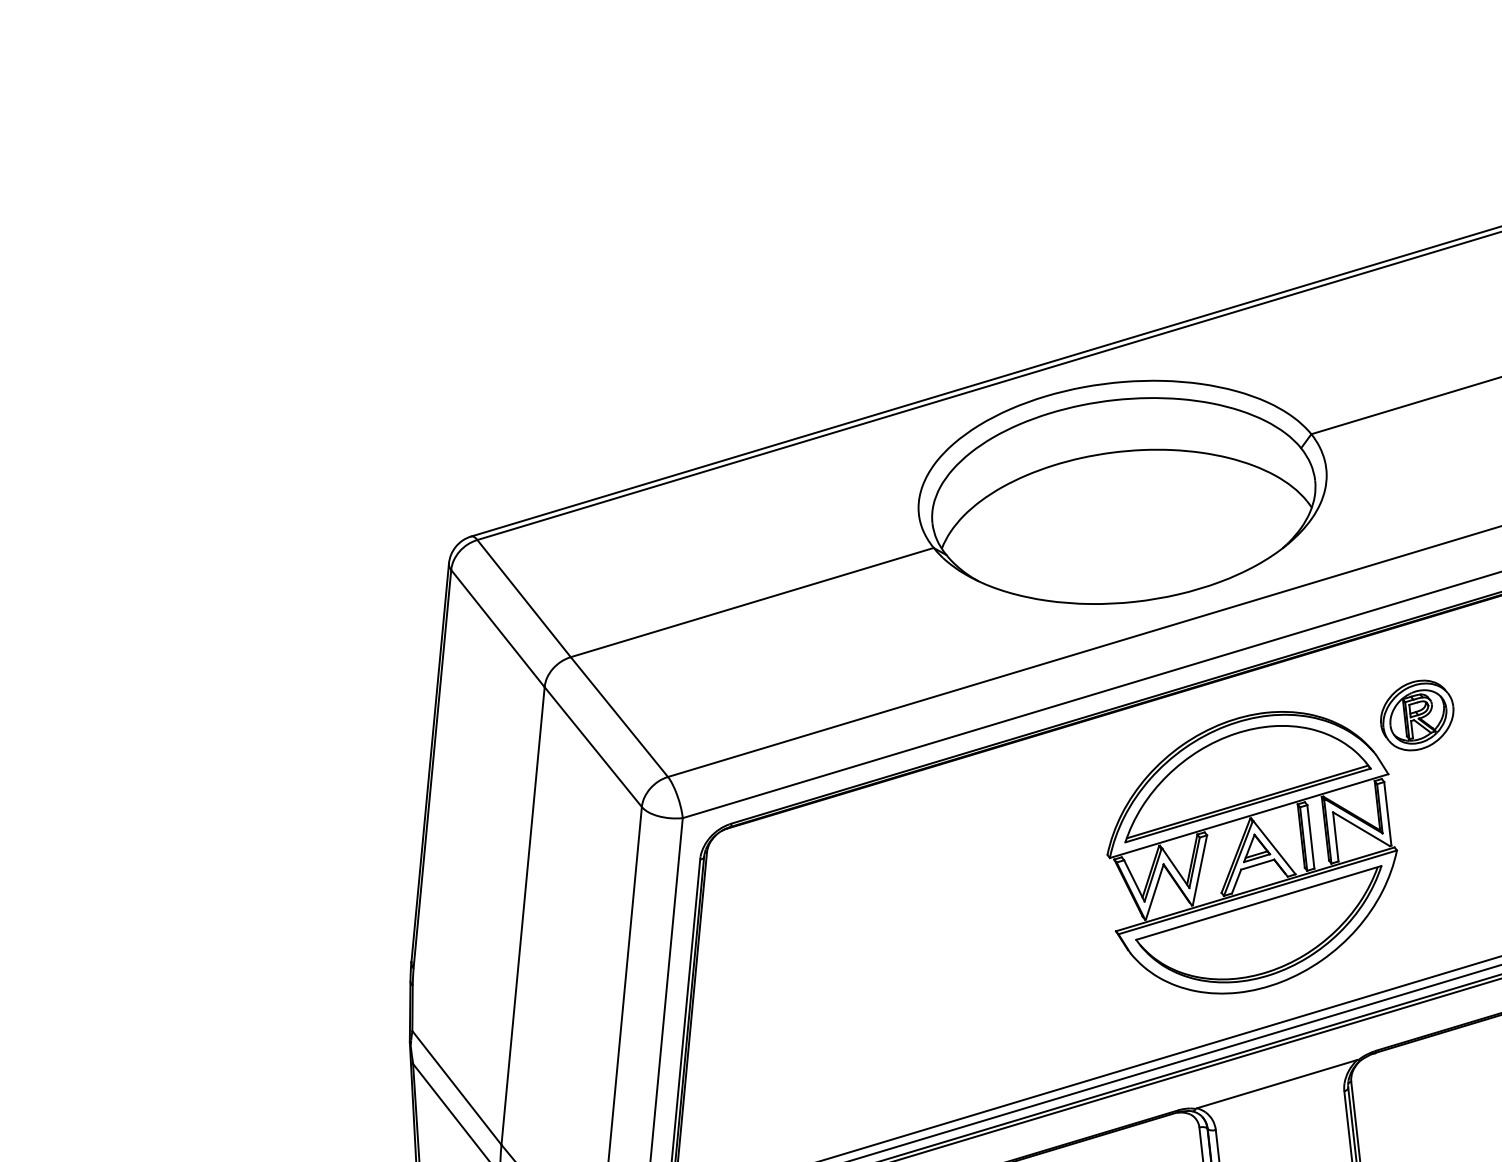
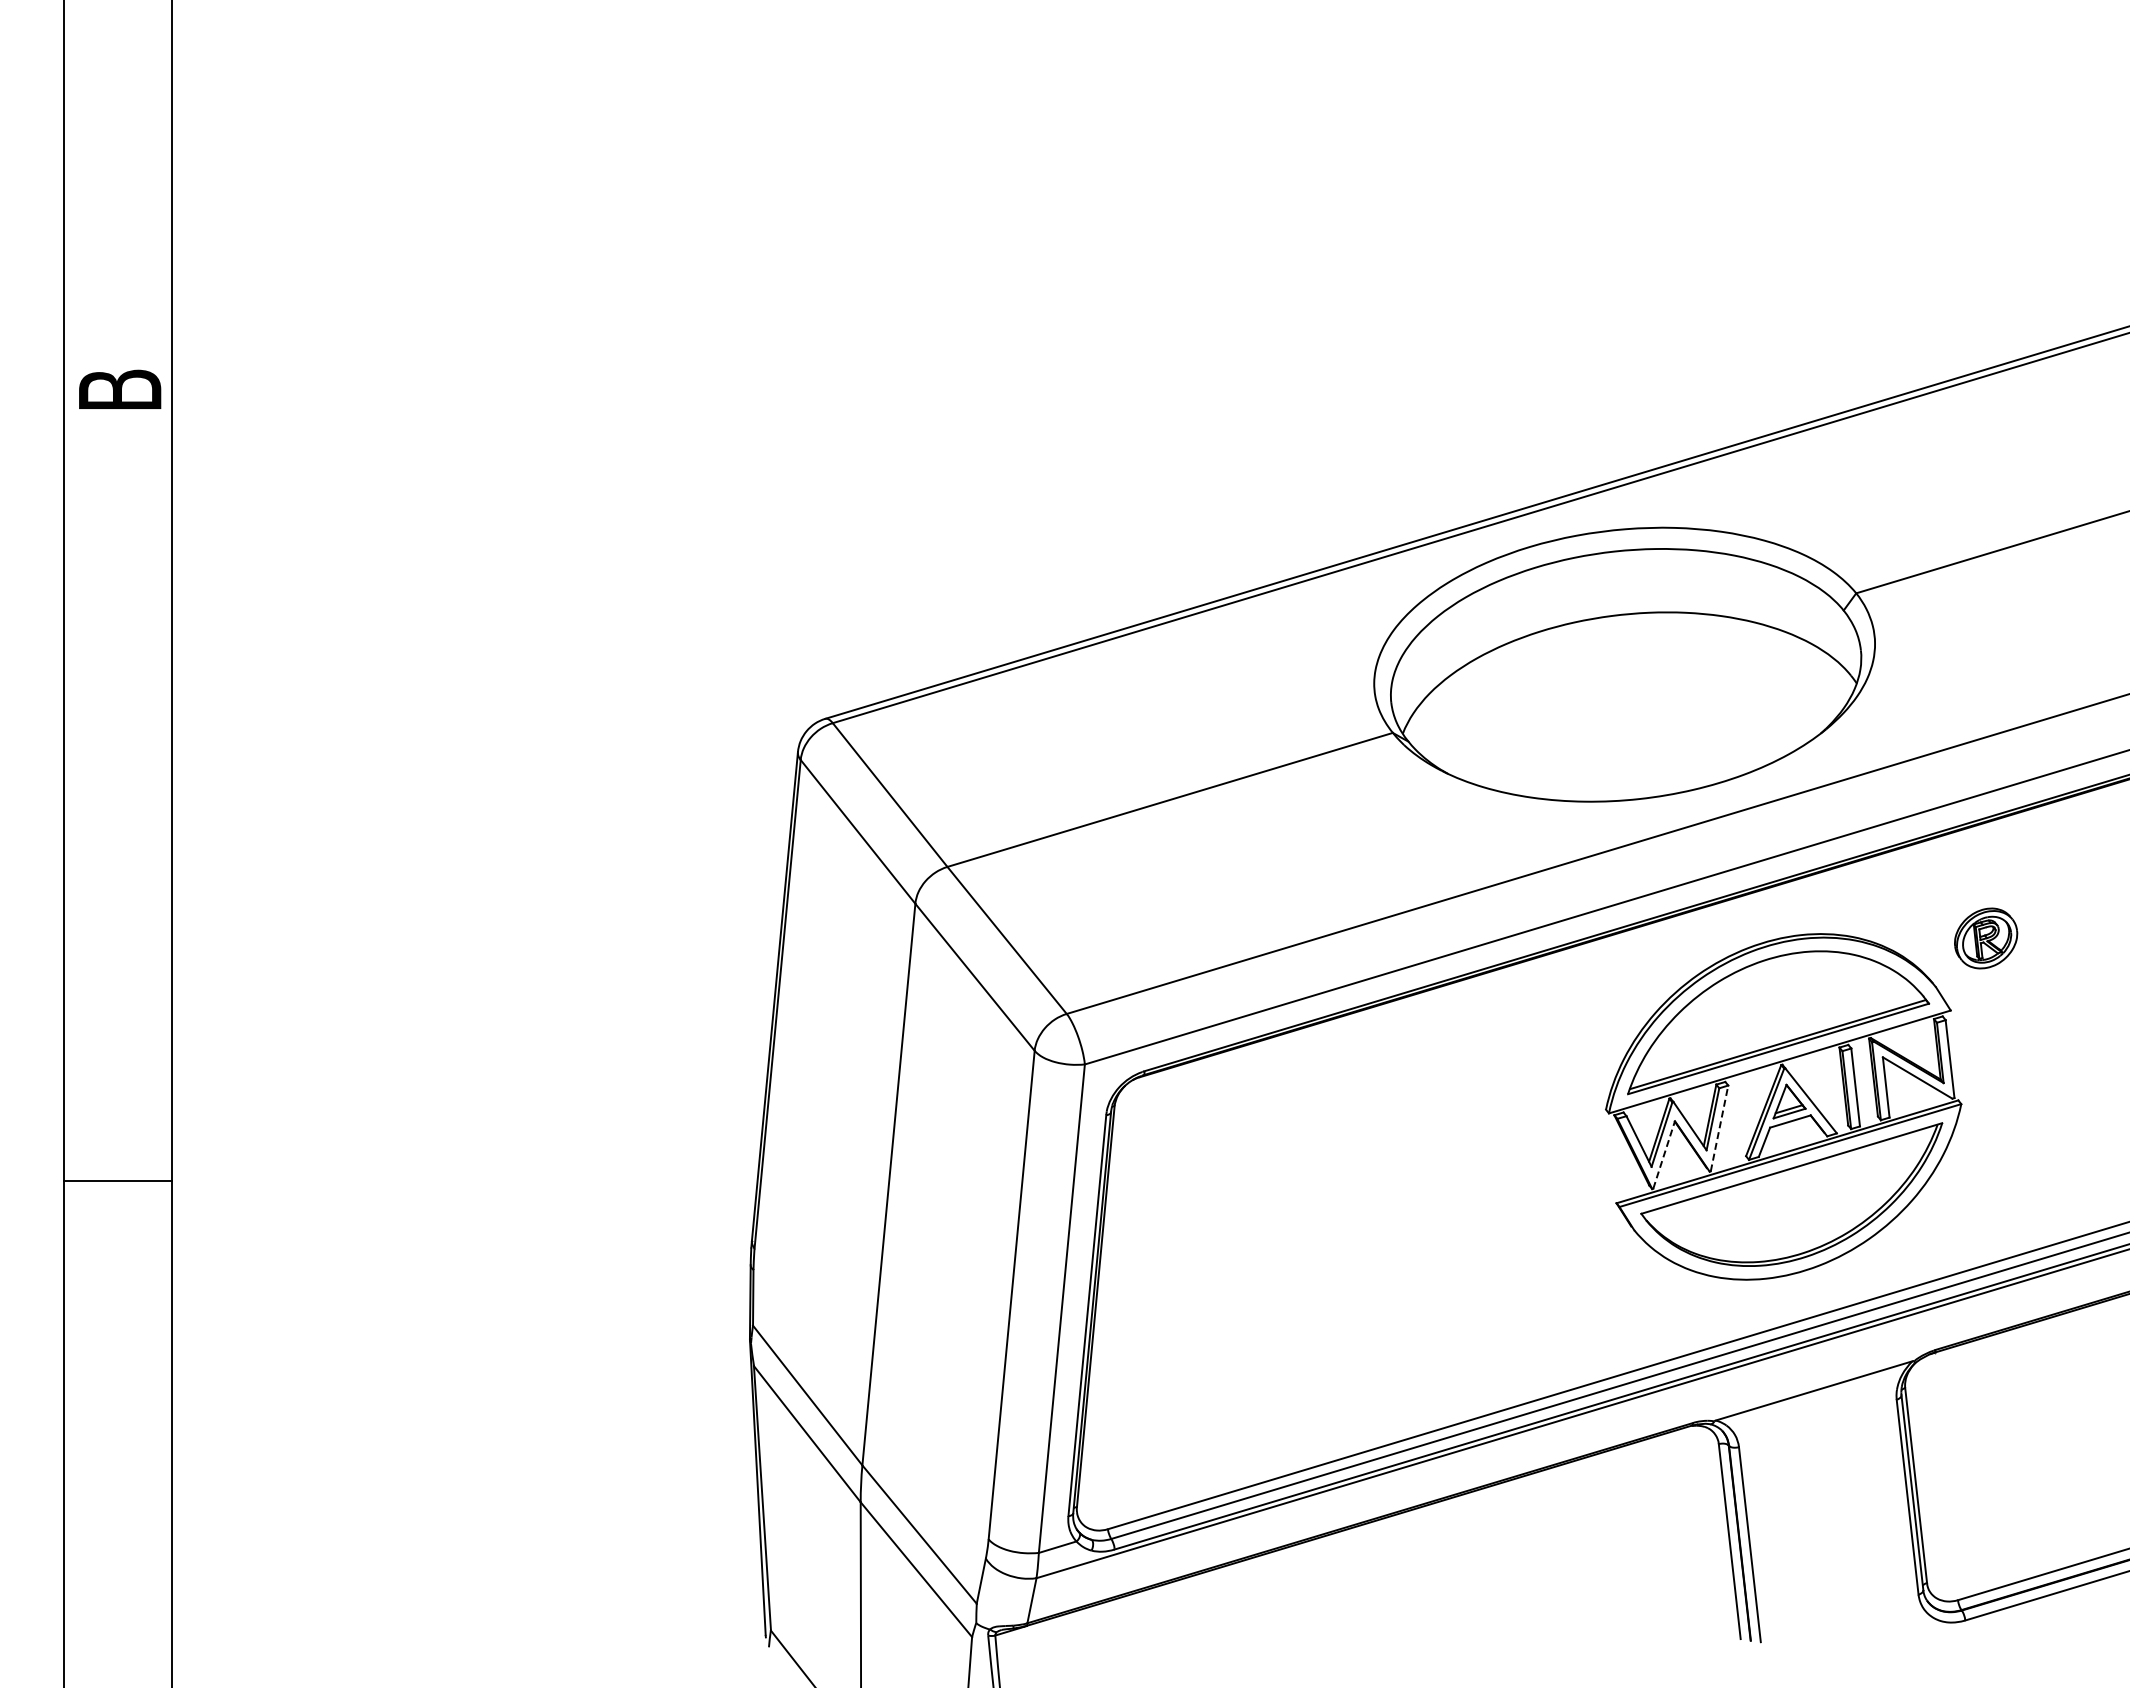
part: (1416, 715) -> (1985, 938), size x0.7
line: (1199, 870) -> (1719, 1128), solid -> dashed
line: (1155, 891) -> (1664, 1154), solid -> dashed

